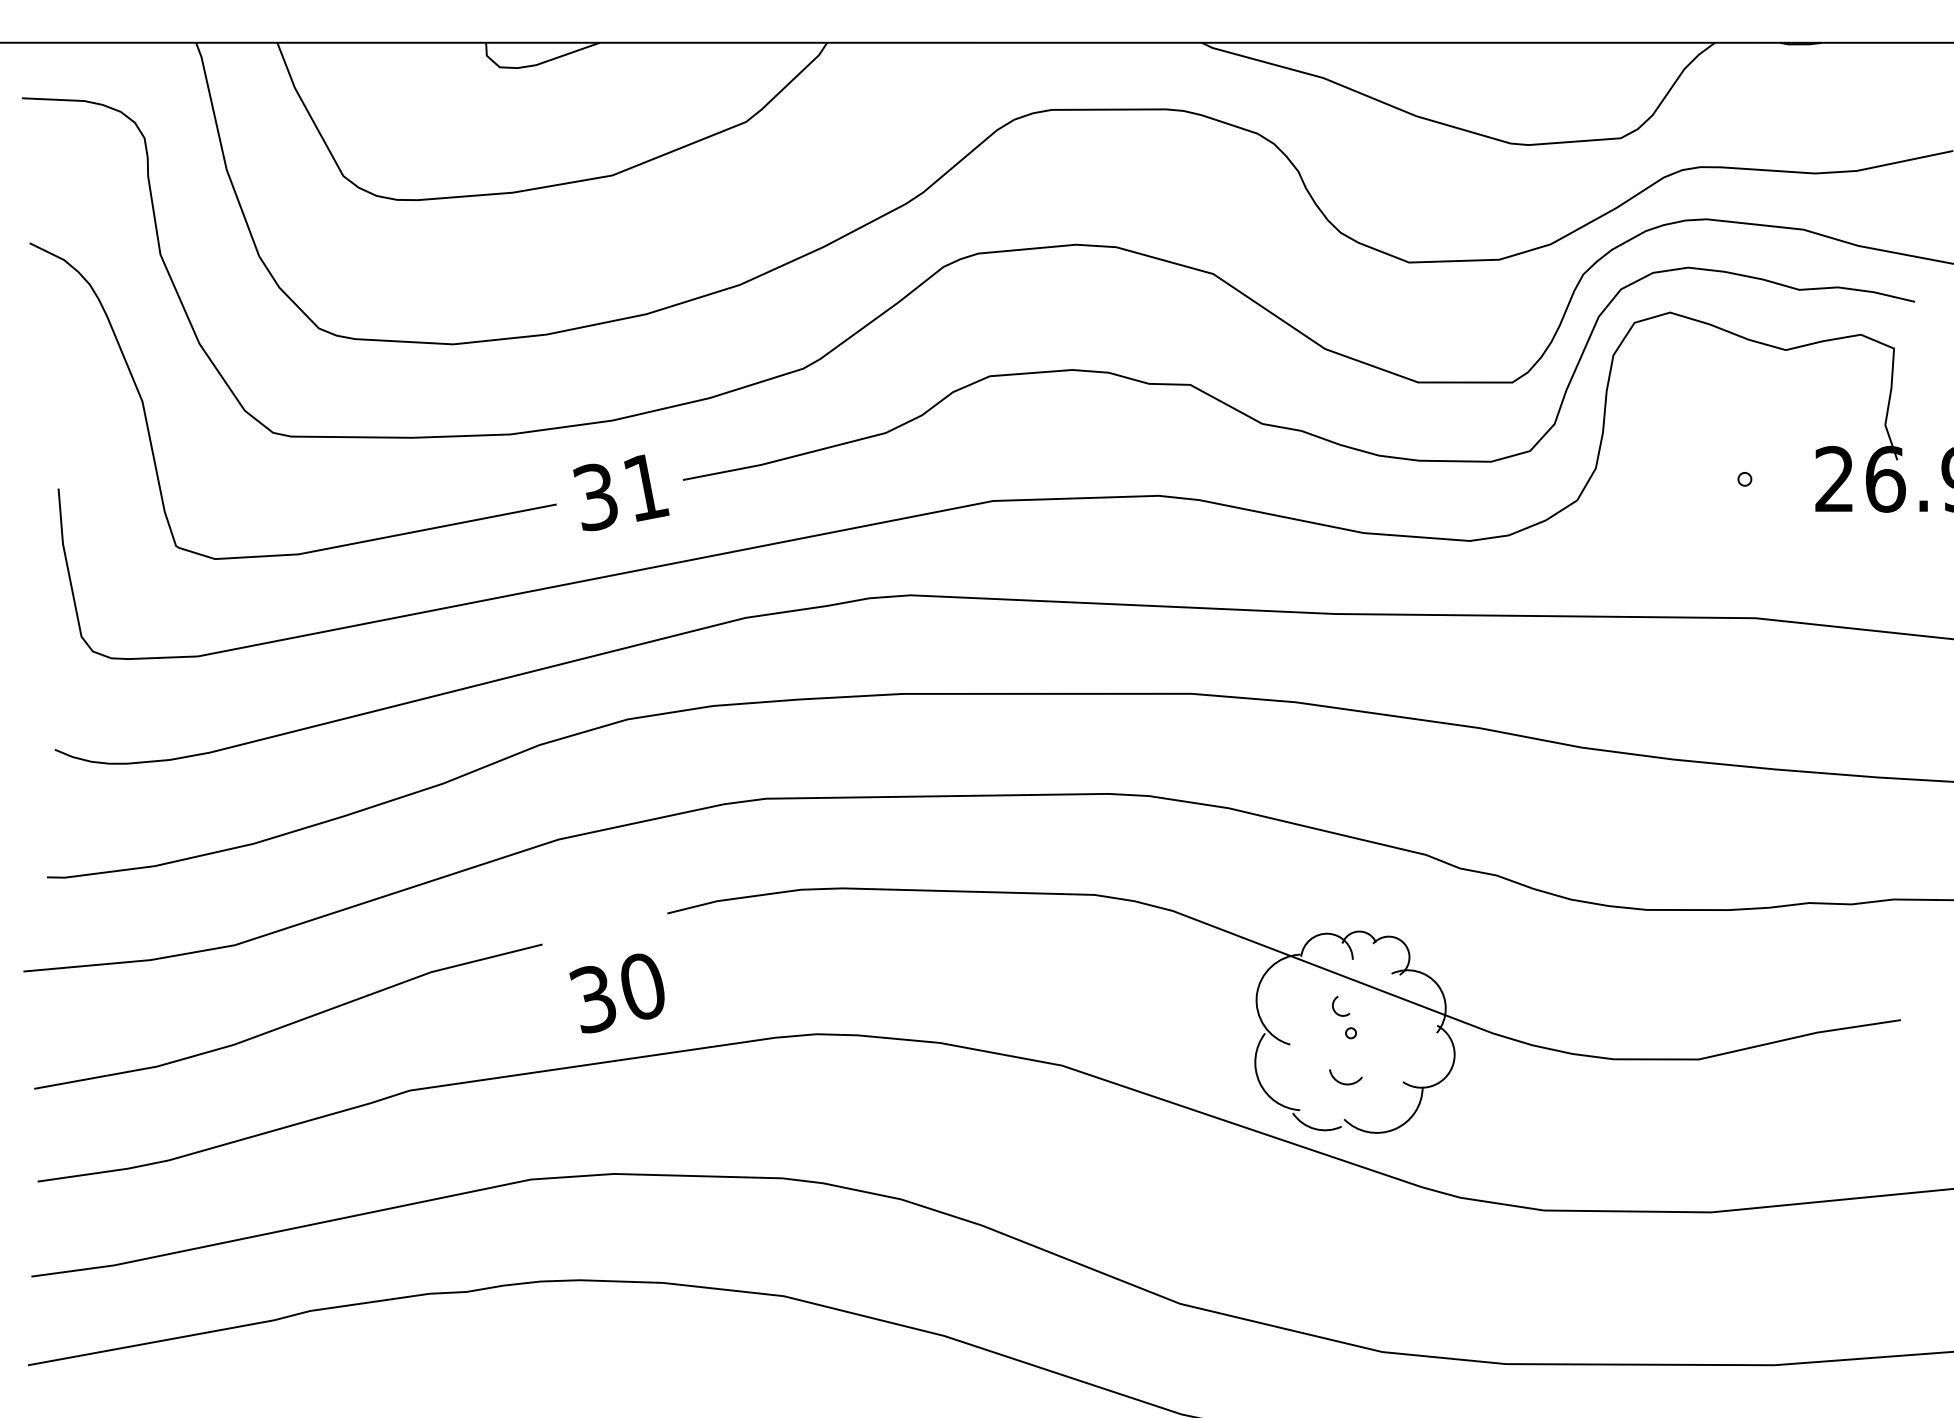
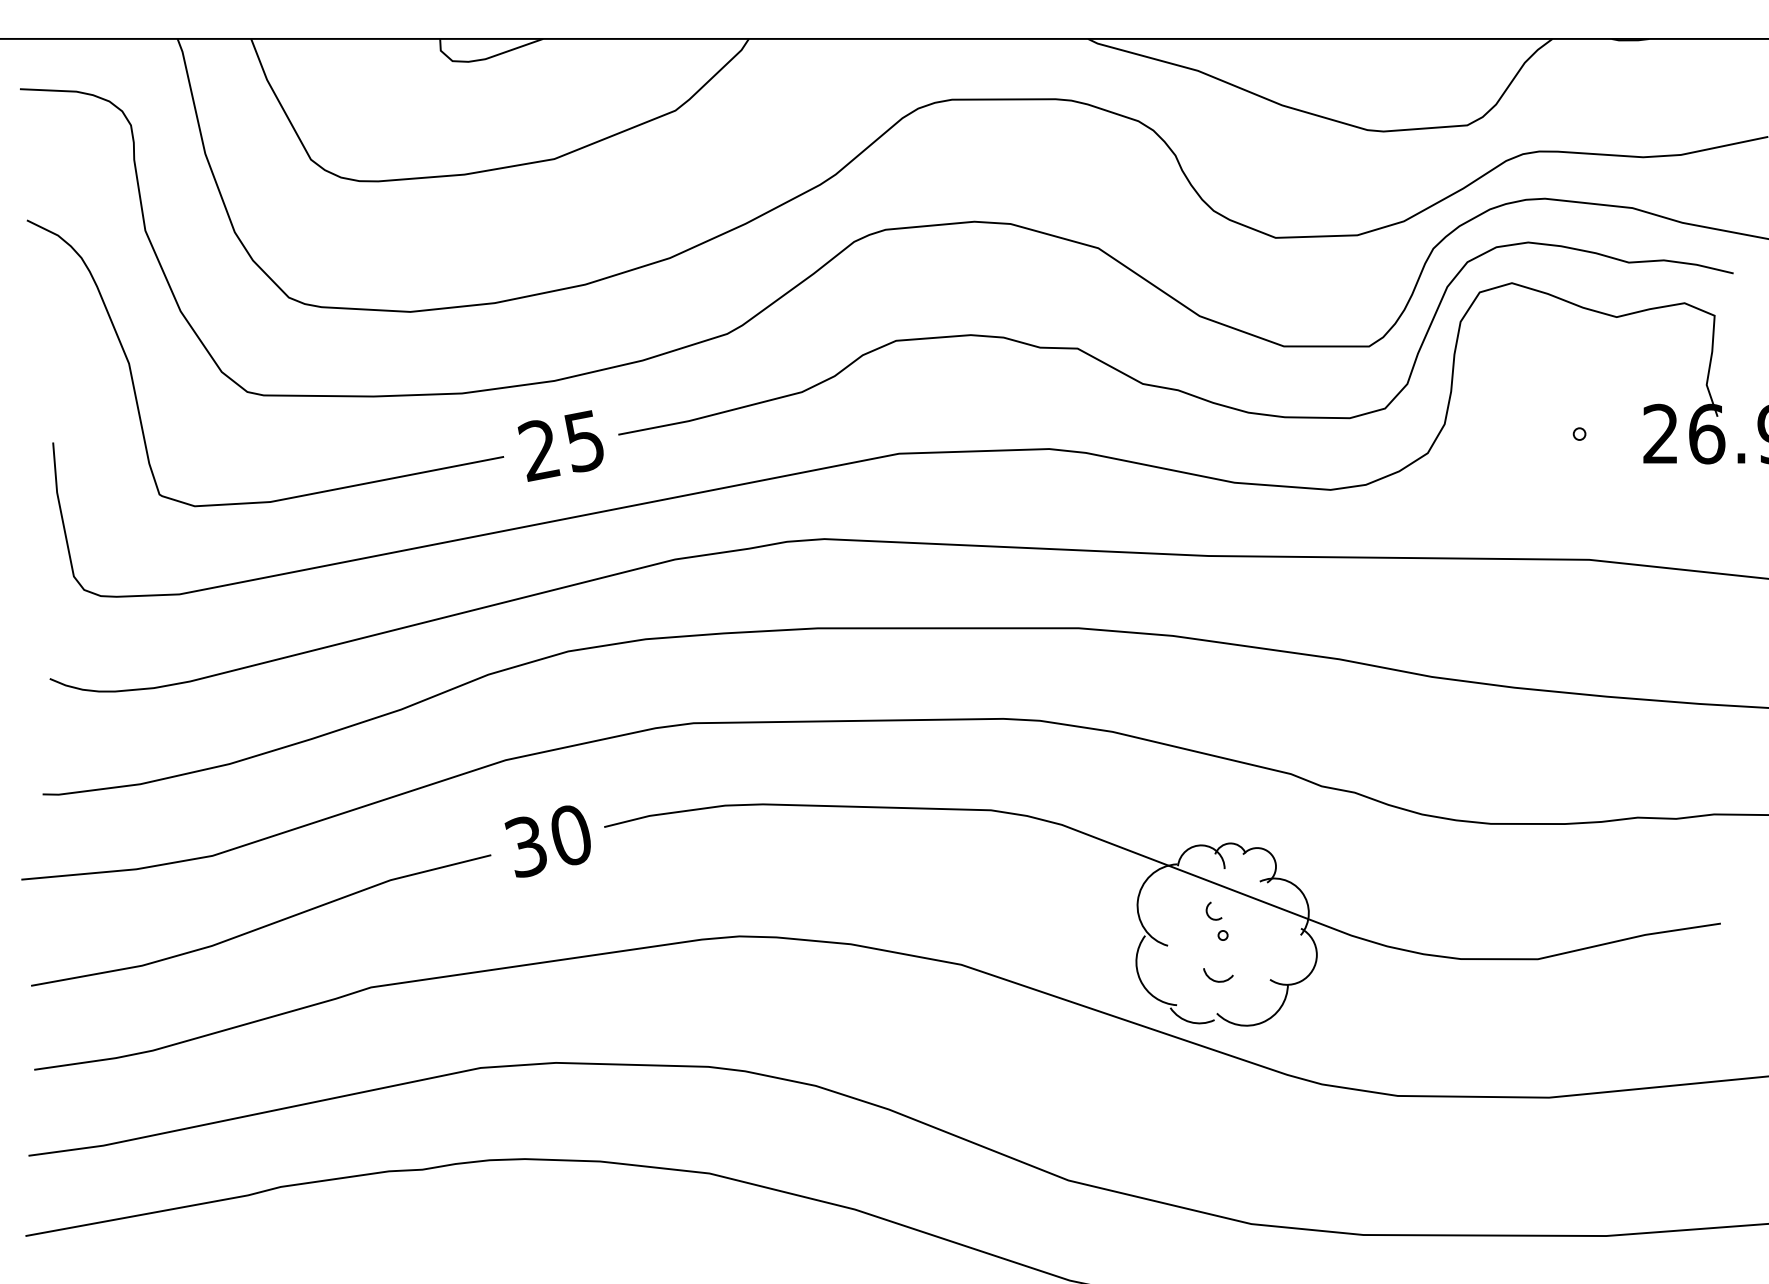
text: (620, 492) -> (561, 446), 31 -> 25
text: (616, 993) -> (547, 841), moved

